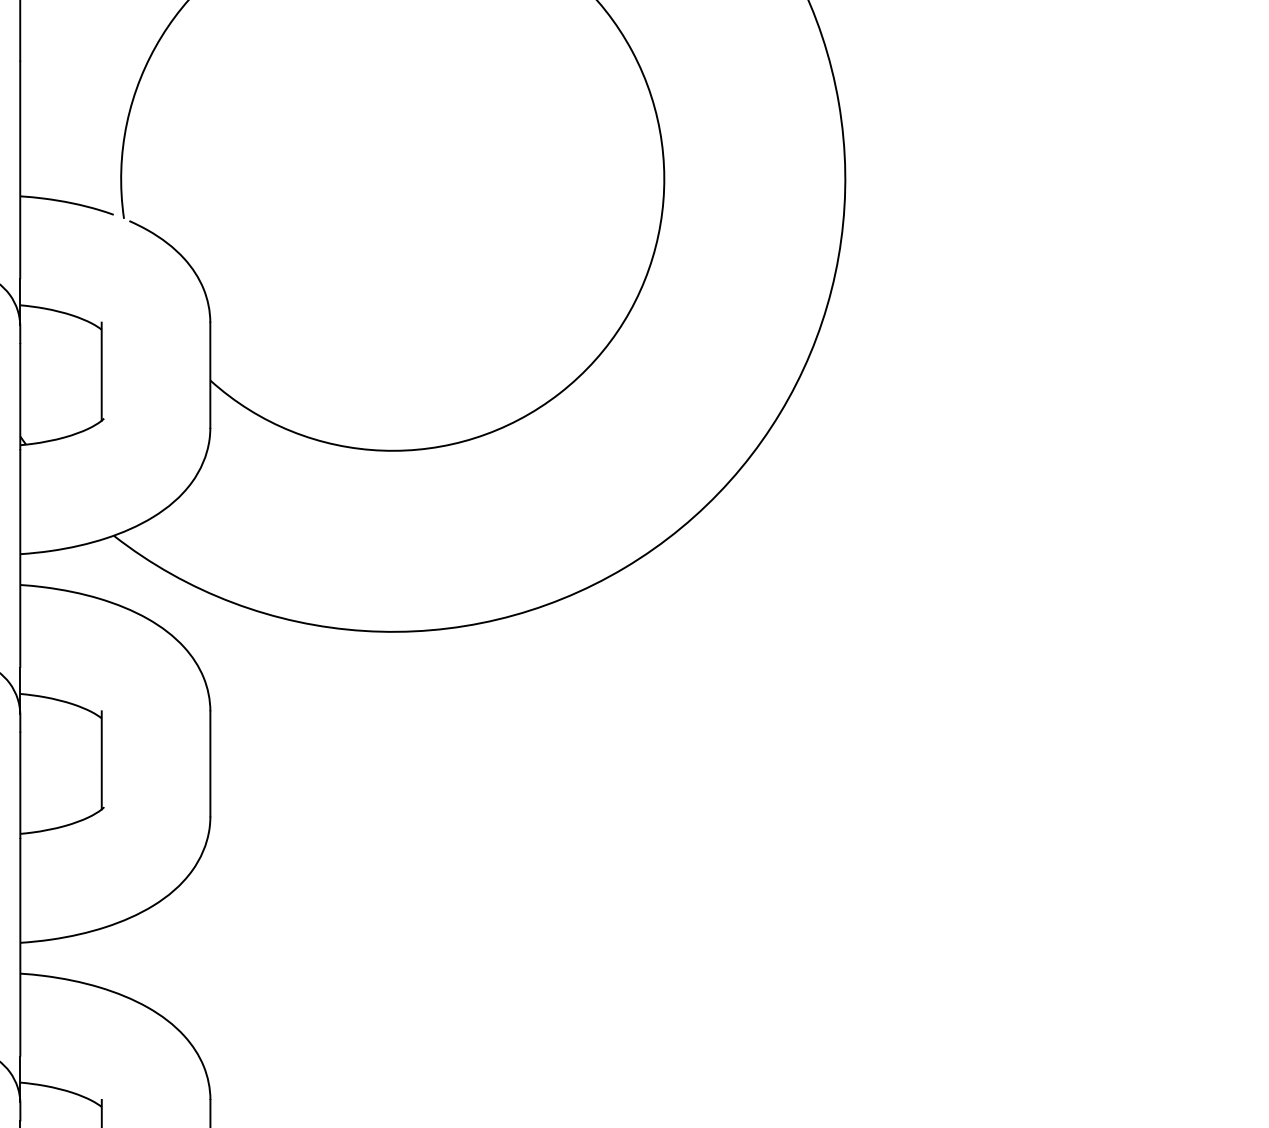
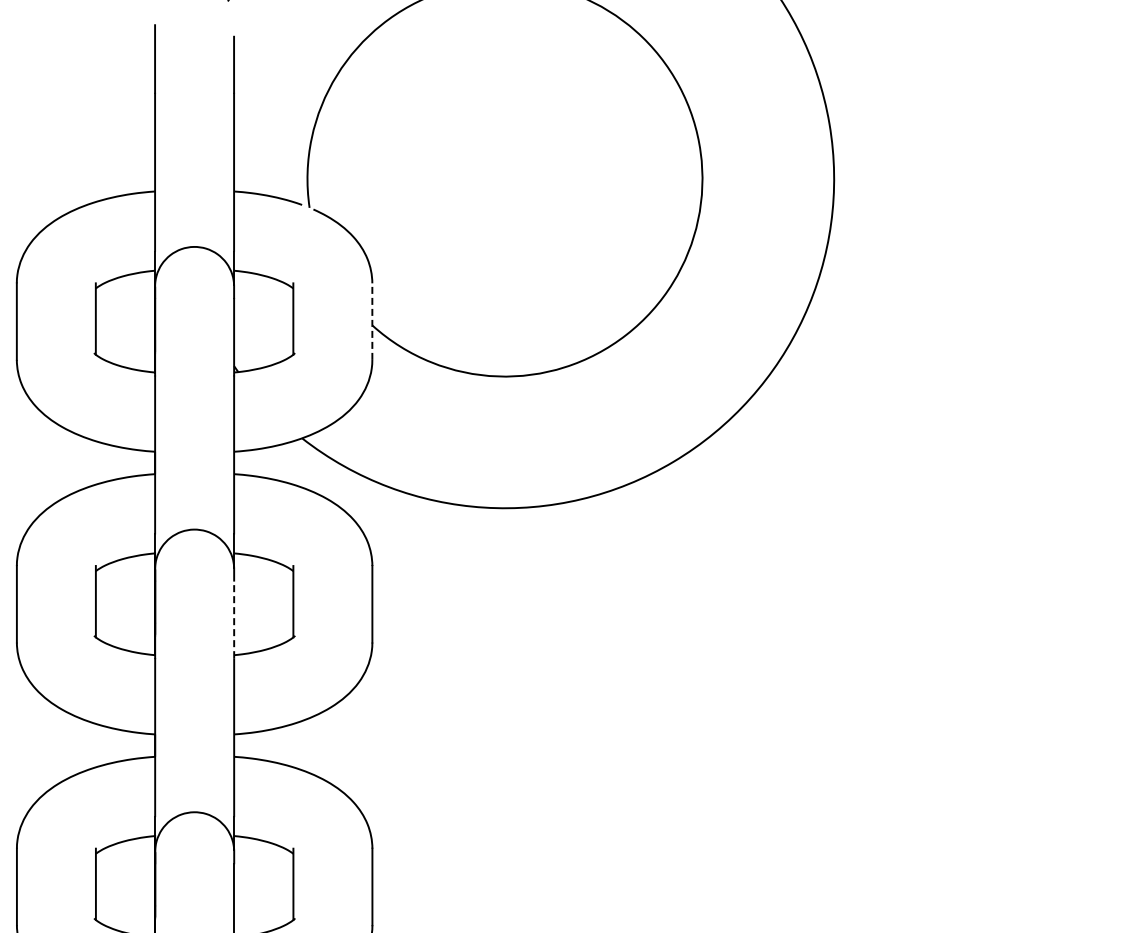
line: (210, 375) -> (372, 321), solid -> dashed
line: (20, 784) -> (234, 619), solid -> dashed

